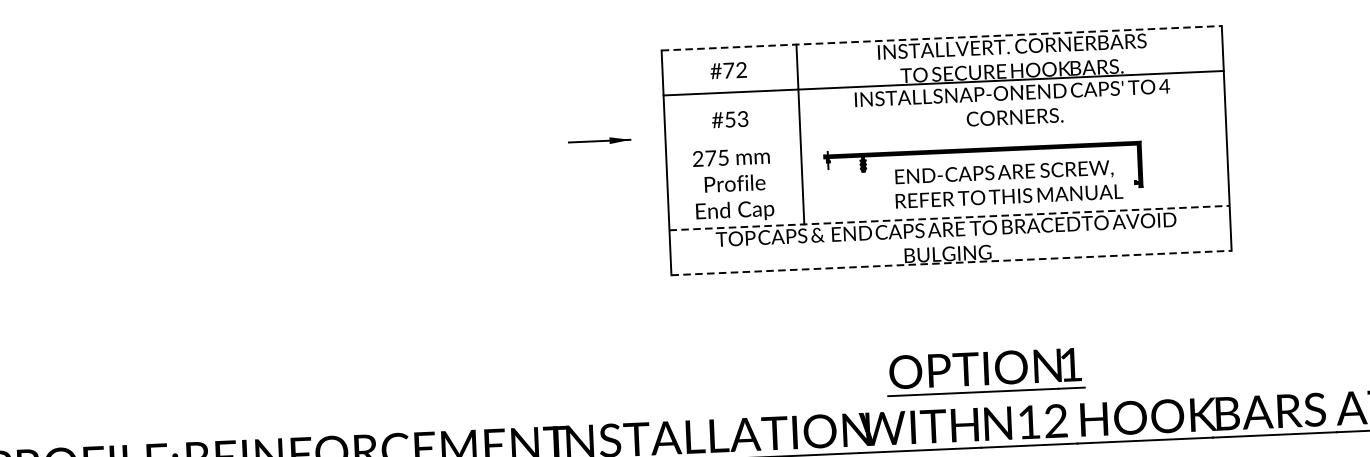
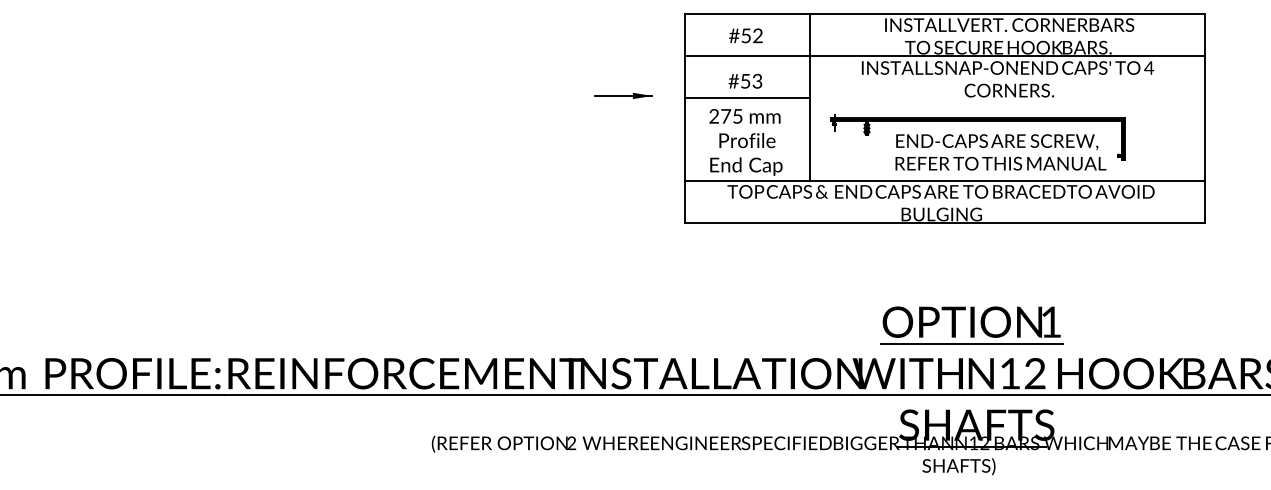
line: (941, 38) -> (944, 14), dashed -> solid
text: (729, 70) -> (746, 35), #72 -> #52
line: (732, 137) -> (746, 97), added
line: (949, 218) -> (944, 181), dashed -> solid
line: (951, 263) -> (944, 223), dashed -> solid

